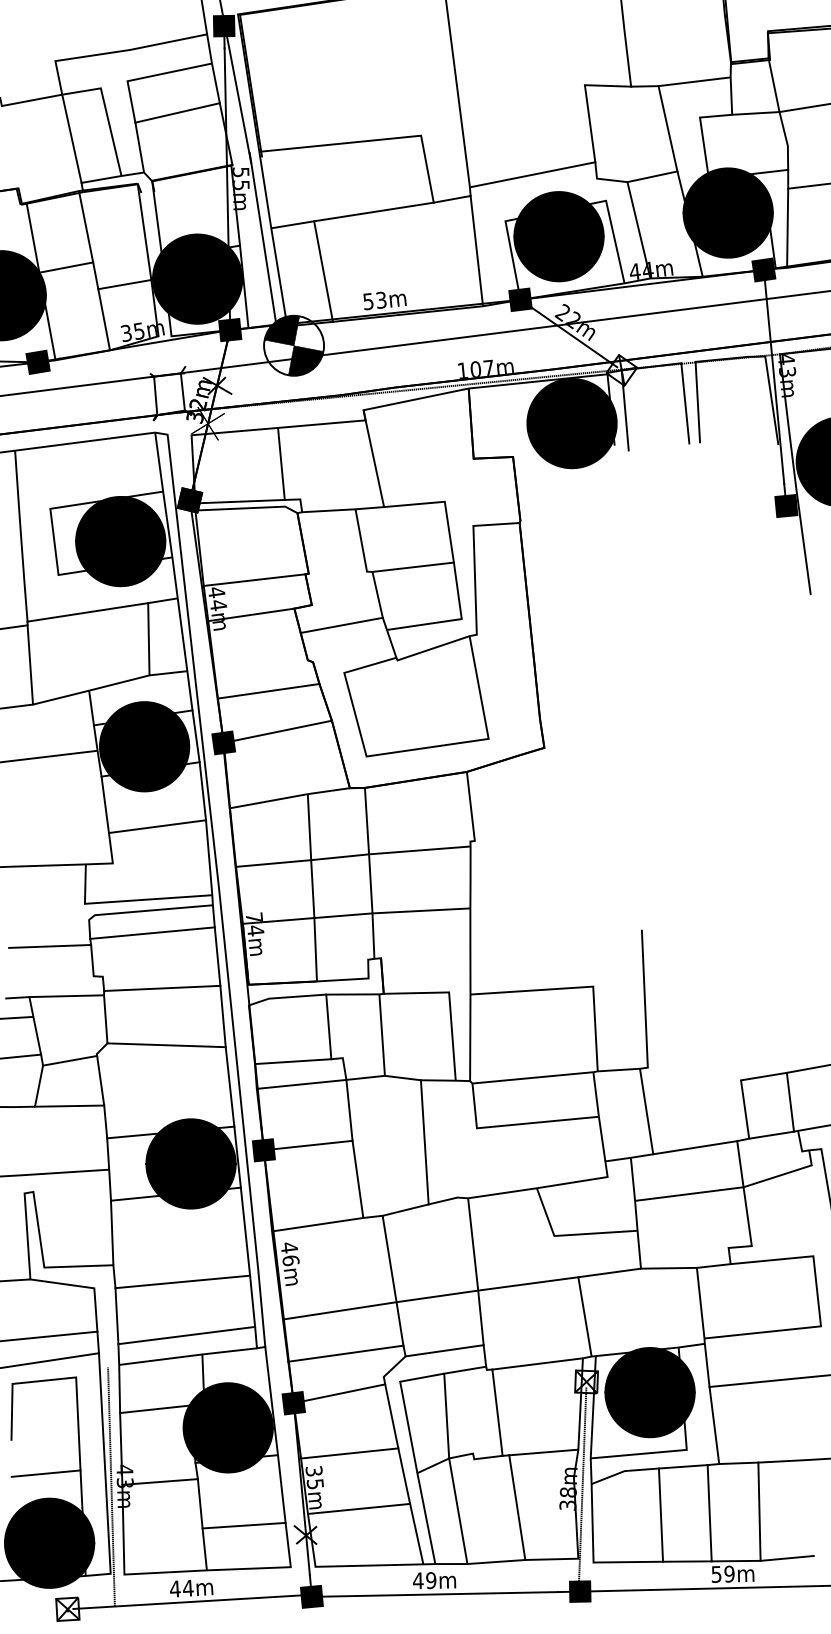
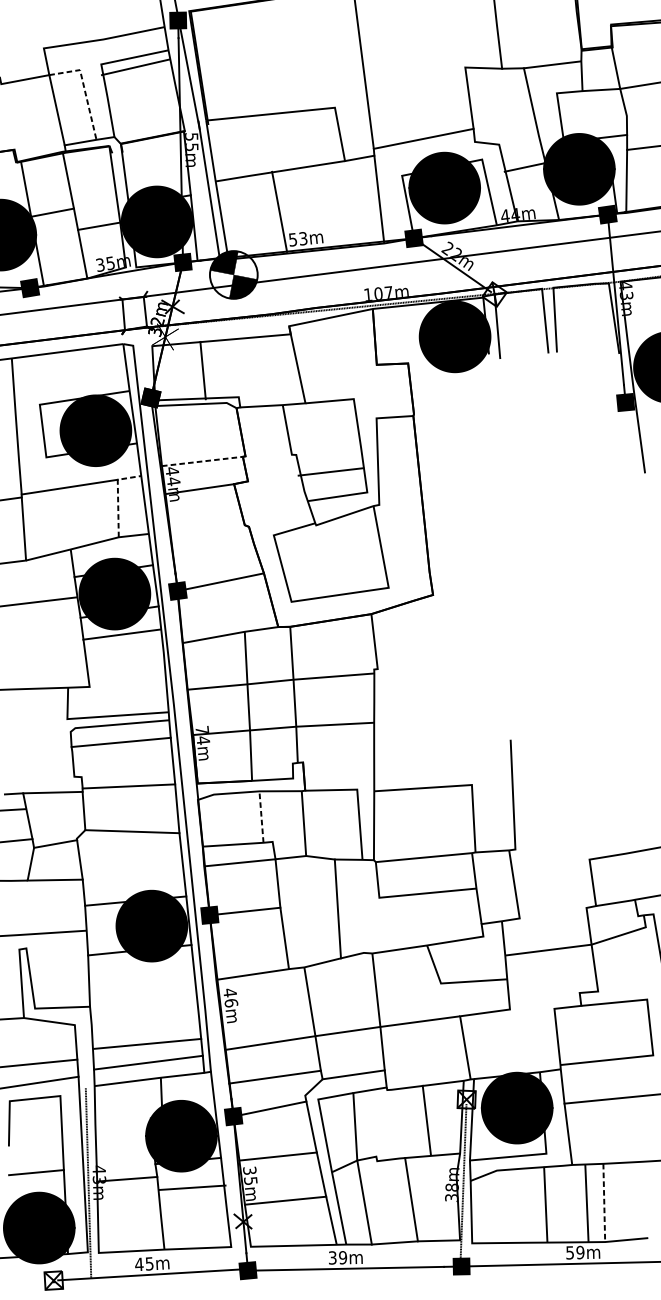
line: (106, 112) -> (84, 89), solid -> dashed
line: (177, 112) -> (135, 67), moved
line: (652, 176) -> (524, 167), moved
line: (323, 271) -> (279, 211), moved
line: (281, 463) -> (203, 370), moved
line: (412, 566) -> (330, 471), moved
line: (255, 580) -> (203, 461), solid -> dashed
line: (148, 623) -> (117, 495), solid -> dashed
line: (341, 624) -> (271, 496), removed
line: (268, 691) -> (213, 550), removed
line: (157, 826) -> (121, 634), moved
line: (50, 945) -> (39, 752), removed
line: (328, 1026) -> (261, 816), solid -> dashed
line: (790, 1101) -> (628, 876), removed
line: (695, 1147) -> (553, 913), removed
line: (668, 1267) -> (531, 1008), removed
line: (182, 1281) -> (147, 1043), moved
line: (154, 1409) -> (122, 1121), removed
line: (497, 1412) -> (426, 1119), moved
line: (759, 1512) -> (604, 1203), solid -> dashed
line: (709, 1513) -> (586, 1203), moved
line: (660, 1514) -> (545, 1204), moved
line: (243, 1525) -> (192, 1187), moved
text: (418, 1580) -> (332, 1257), 49m -> 39m
text: (188, 1588) -> (149, 1264), 44m -> 45m

